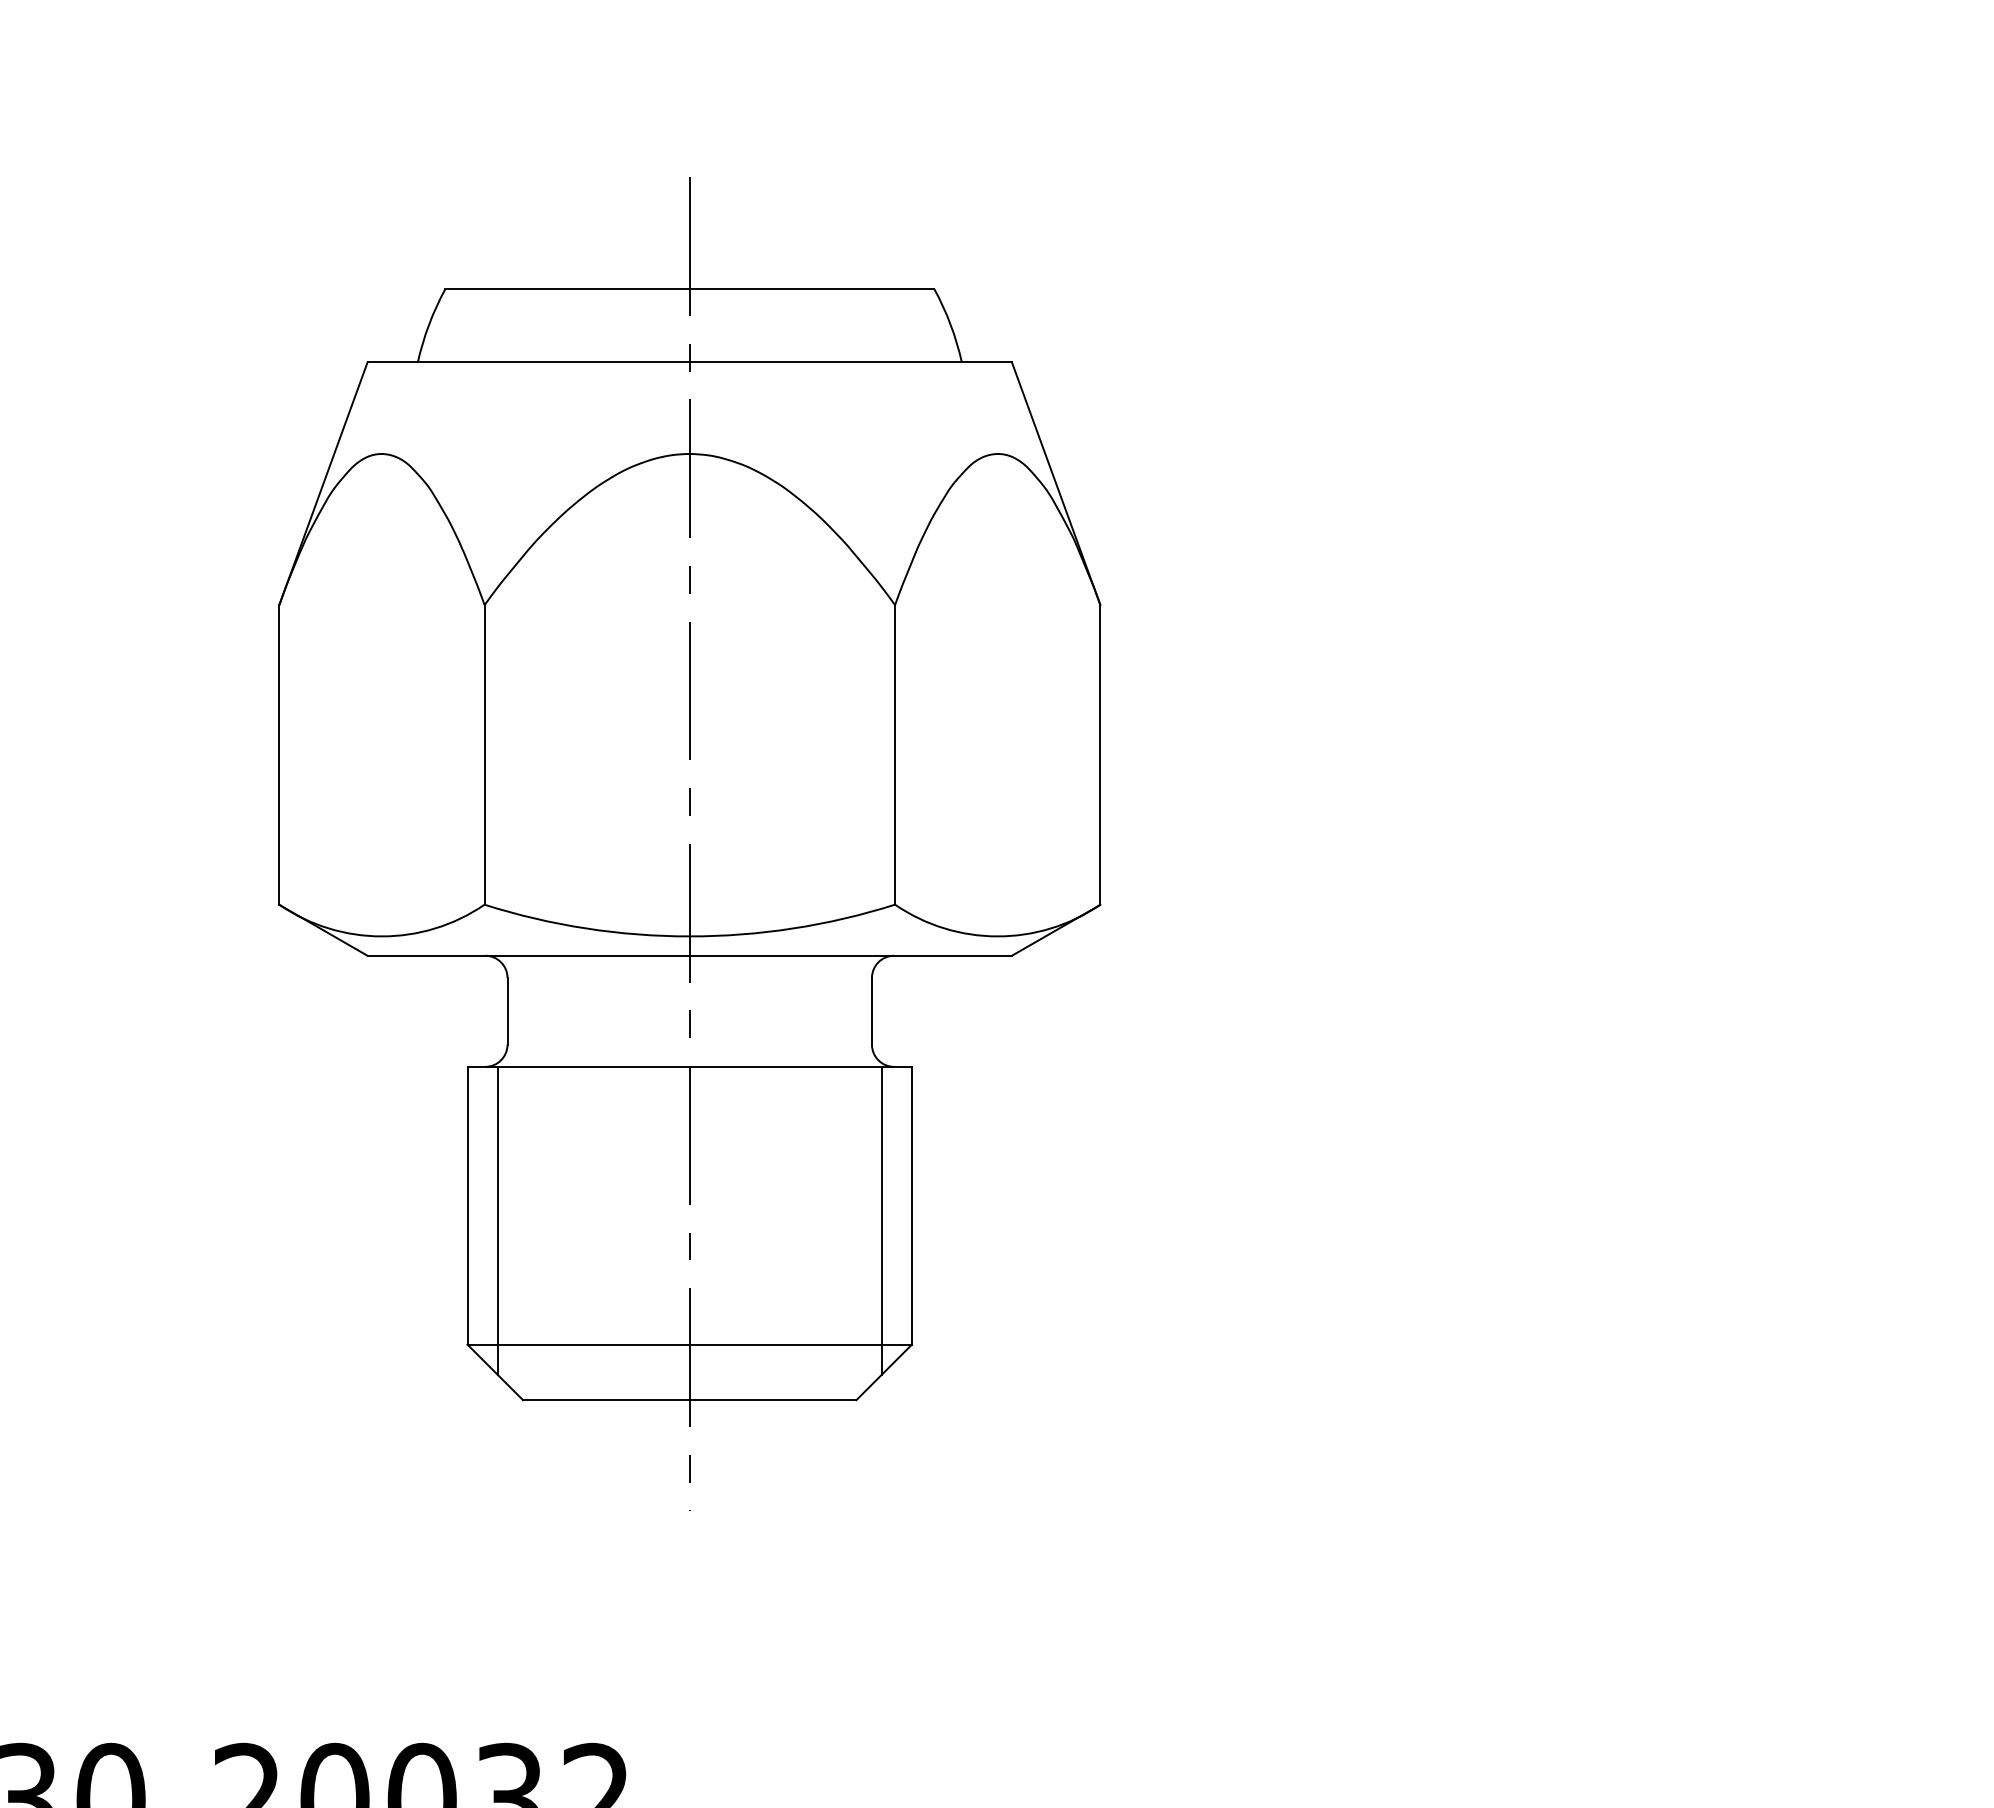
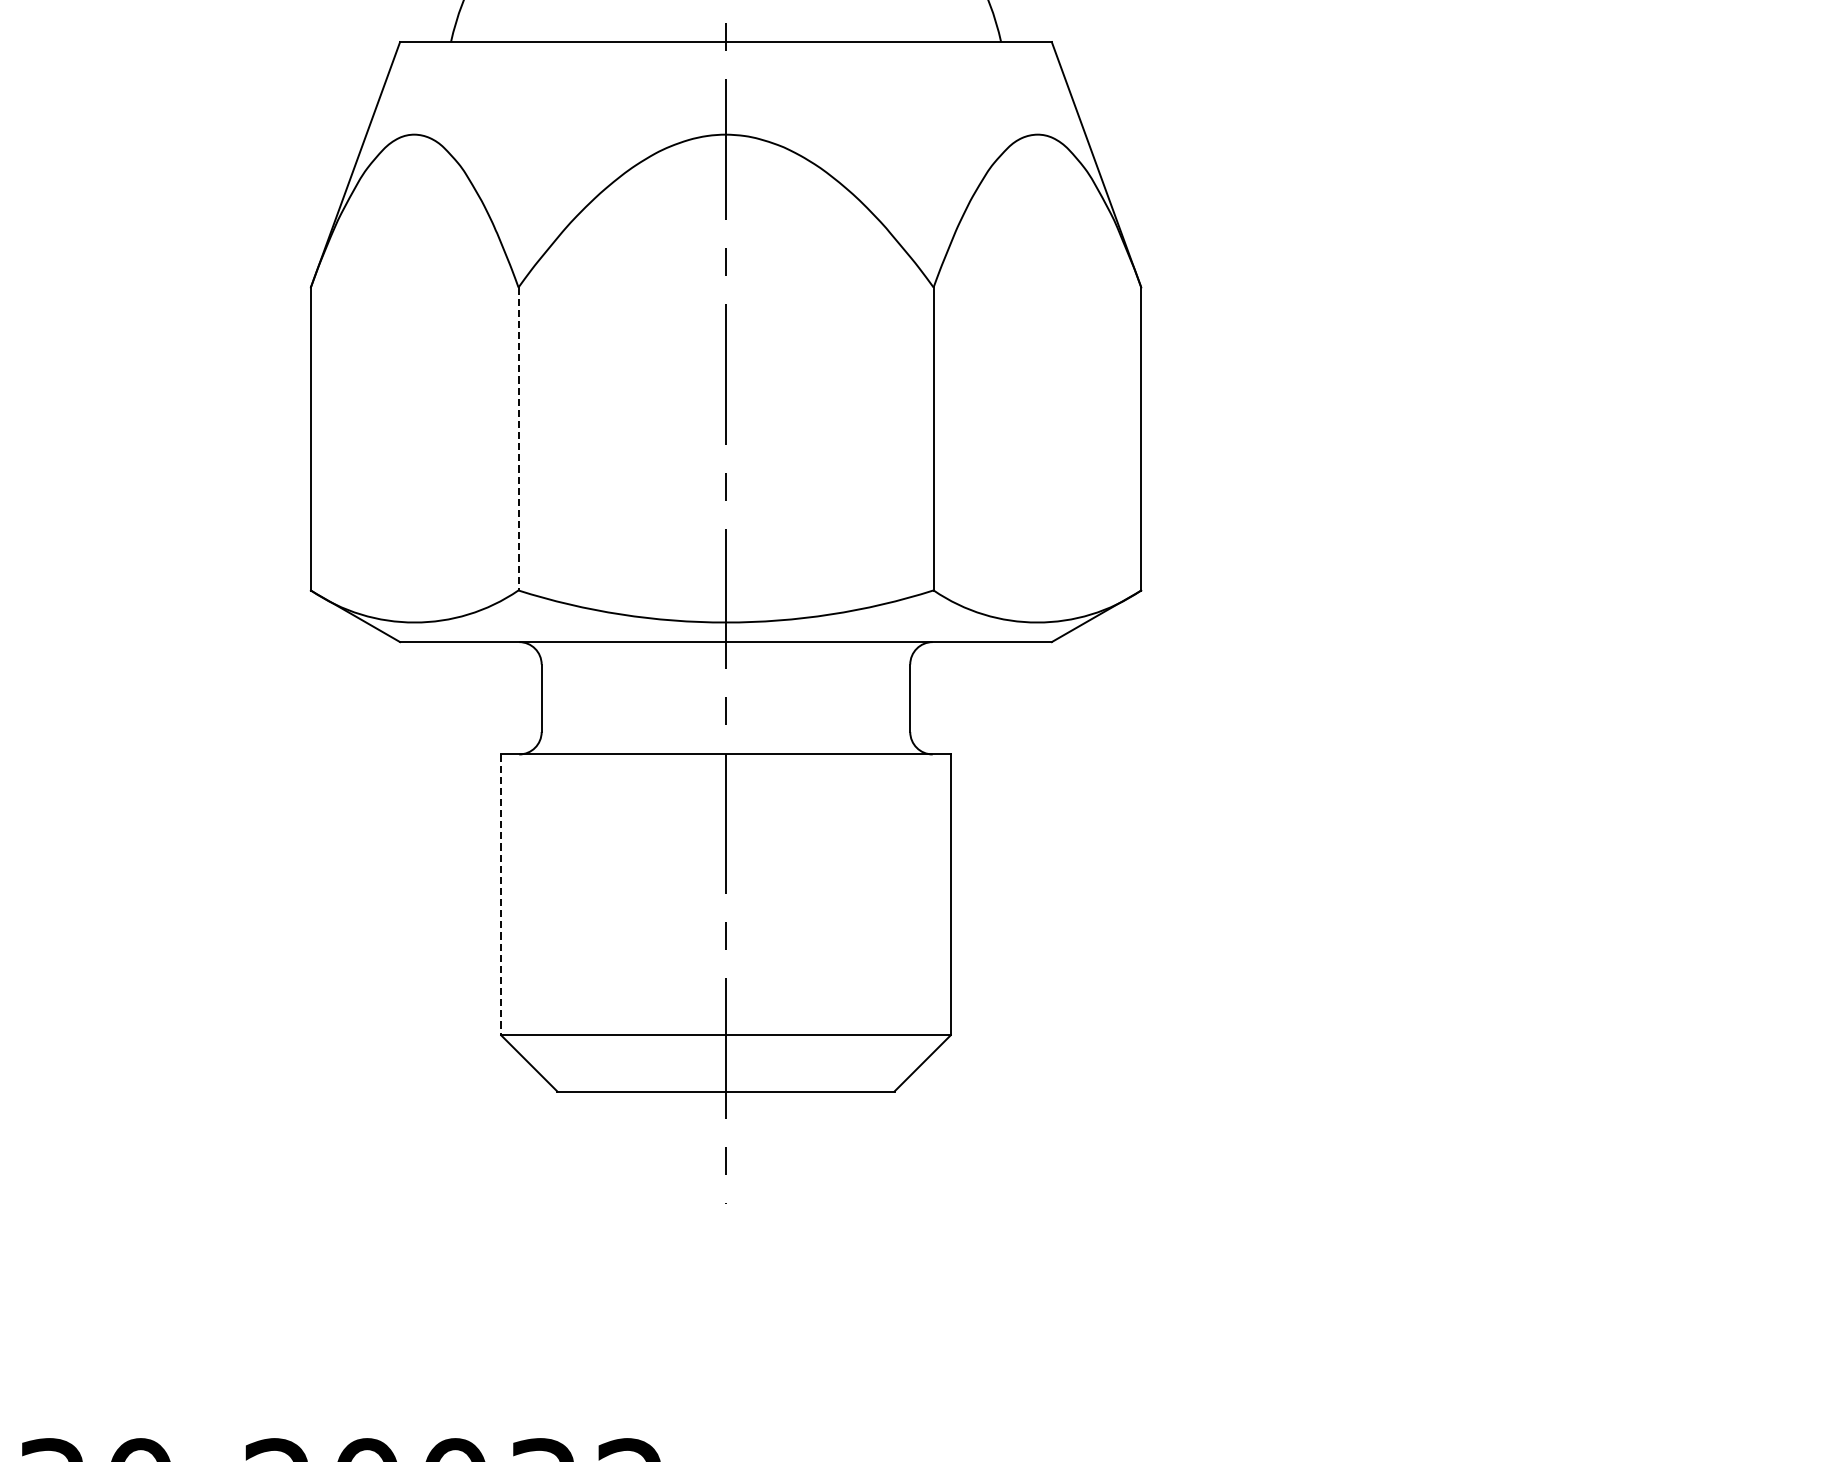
line: (484, 754) -> (518, 438), solid -> dashed
line: (467, 1205) -> (501, 894), solid -> dashed
line: (497, 1220) -> (531, 909), removed
line: (881, 1220) -> (919, 909), removed

